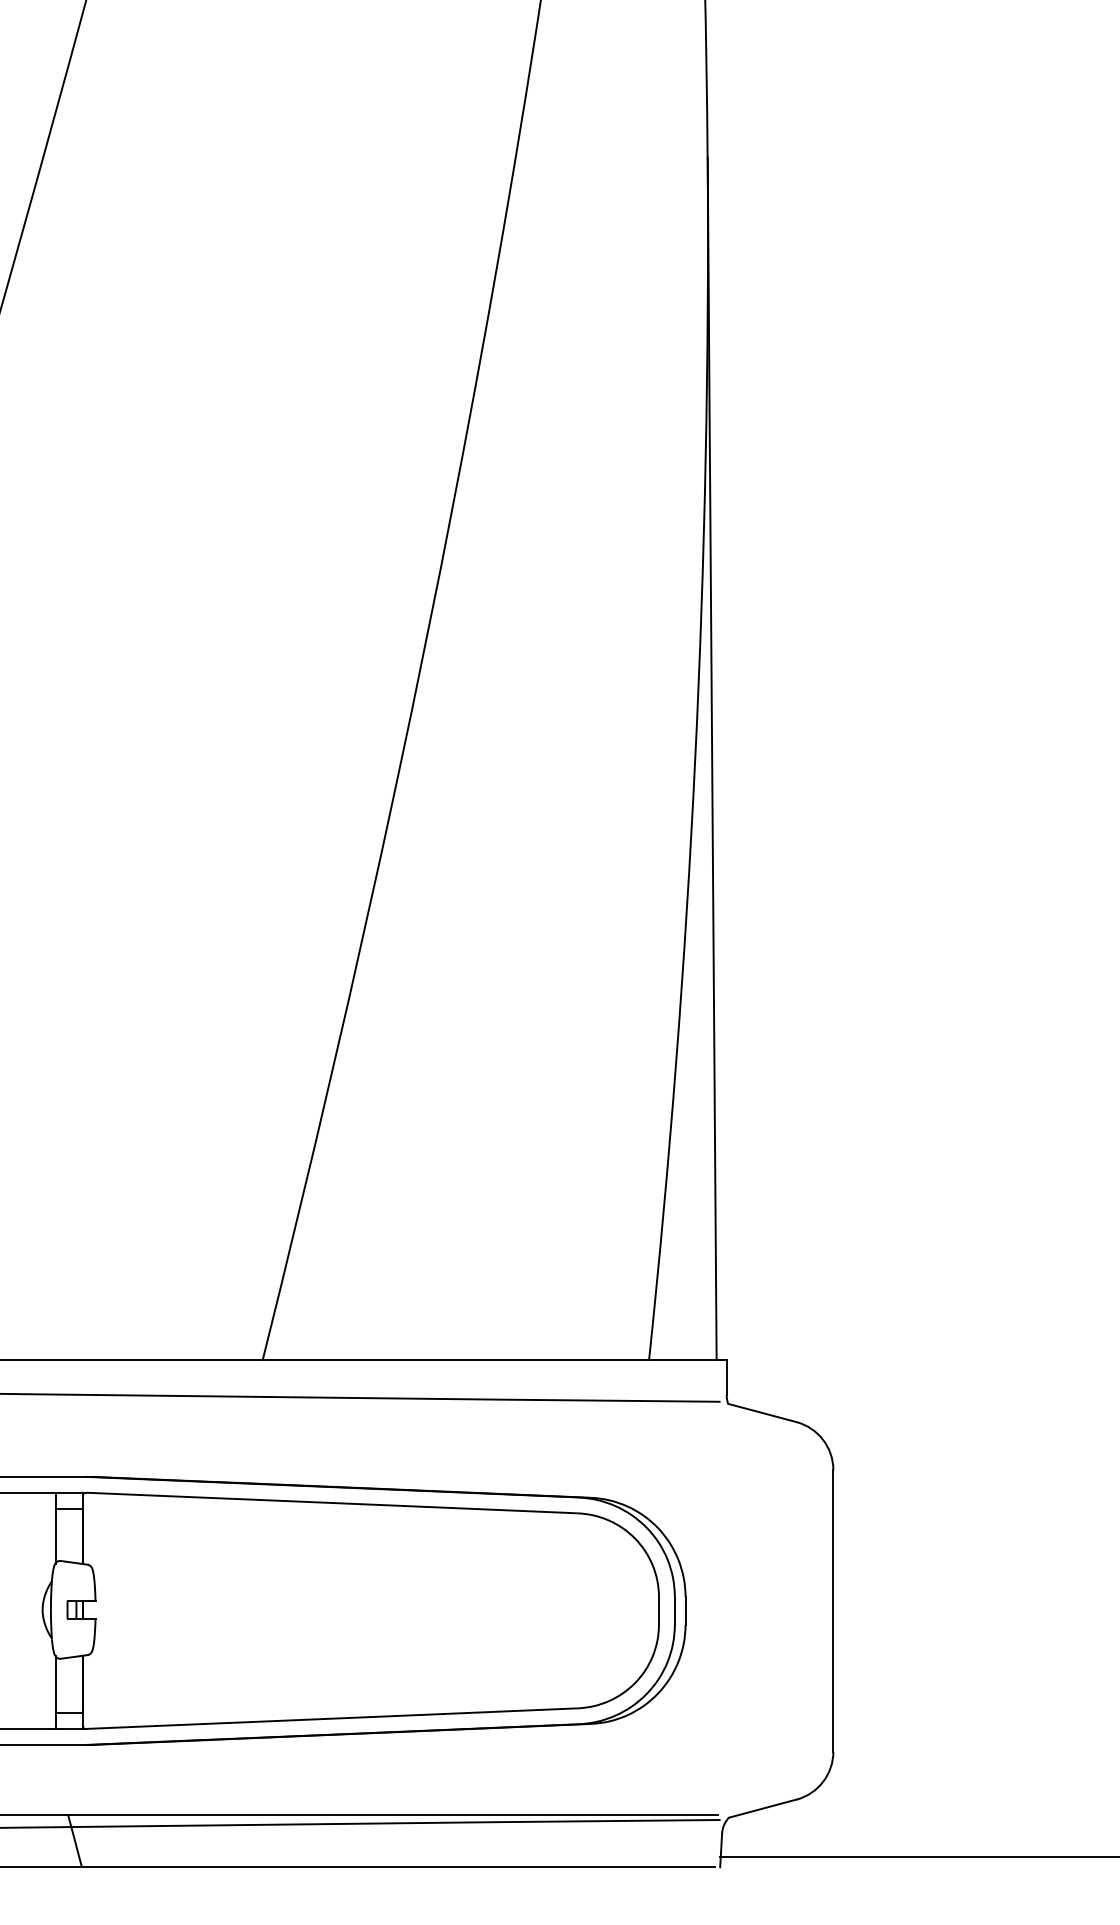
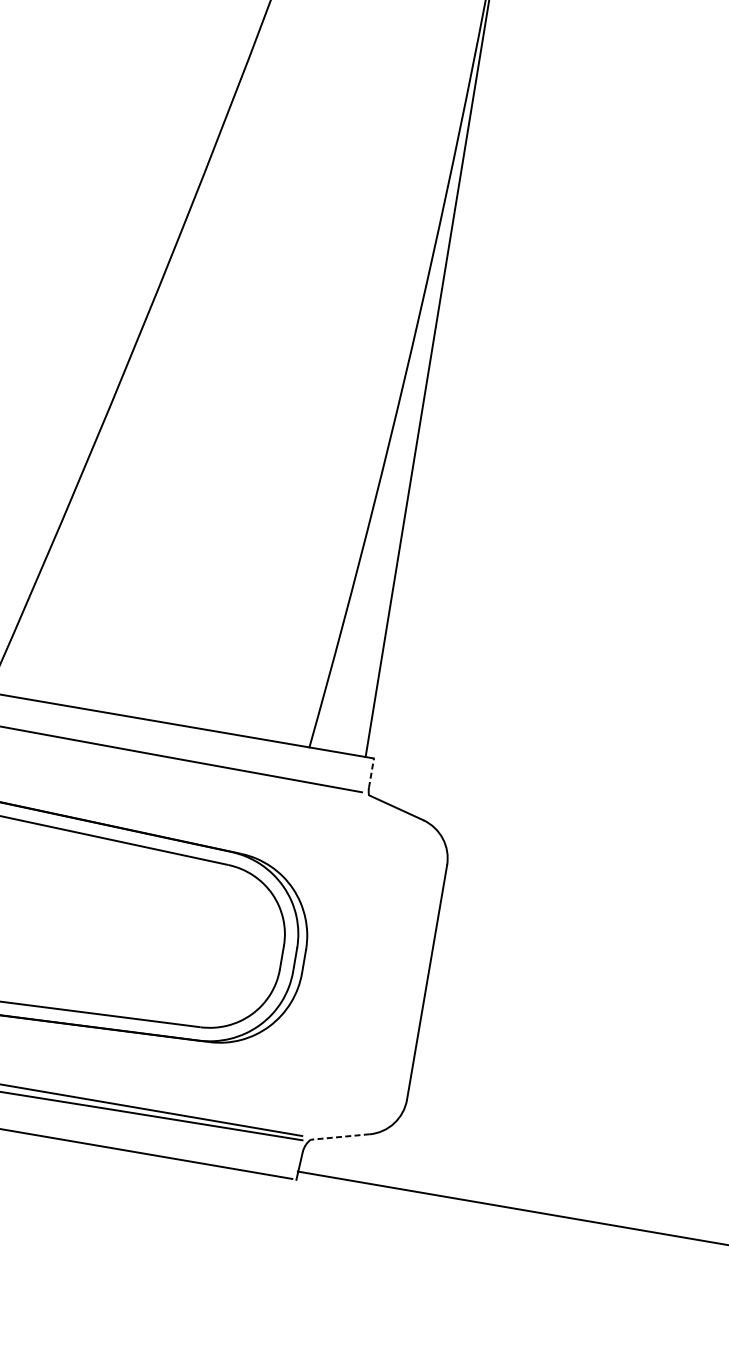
line: (726, 1377) -> (371, 773), solid -> dashed
line: (762, 1808) -> (339, 1136), solid -> dashed

